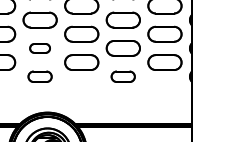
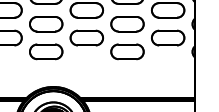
part: (39, 48) -> (45, 24), size x1.67
part: (39, 76) -> (45, 51), size x1.43
part: (122, 76) -> (126, 51), size x1.43

